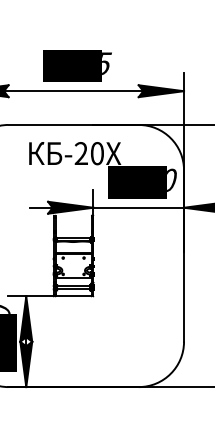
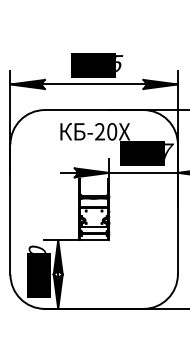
text: (172, 179) -> (169, 151), 1000 -> 1097

